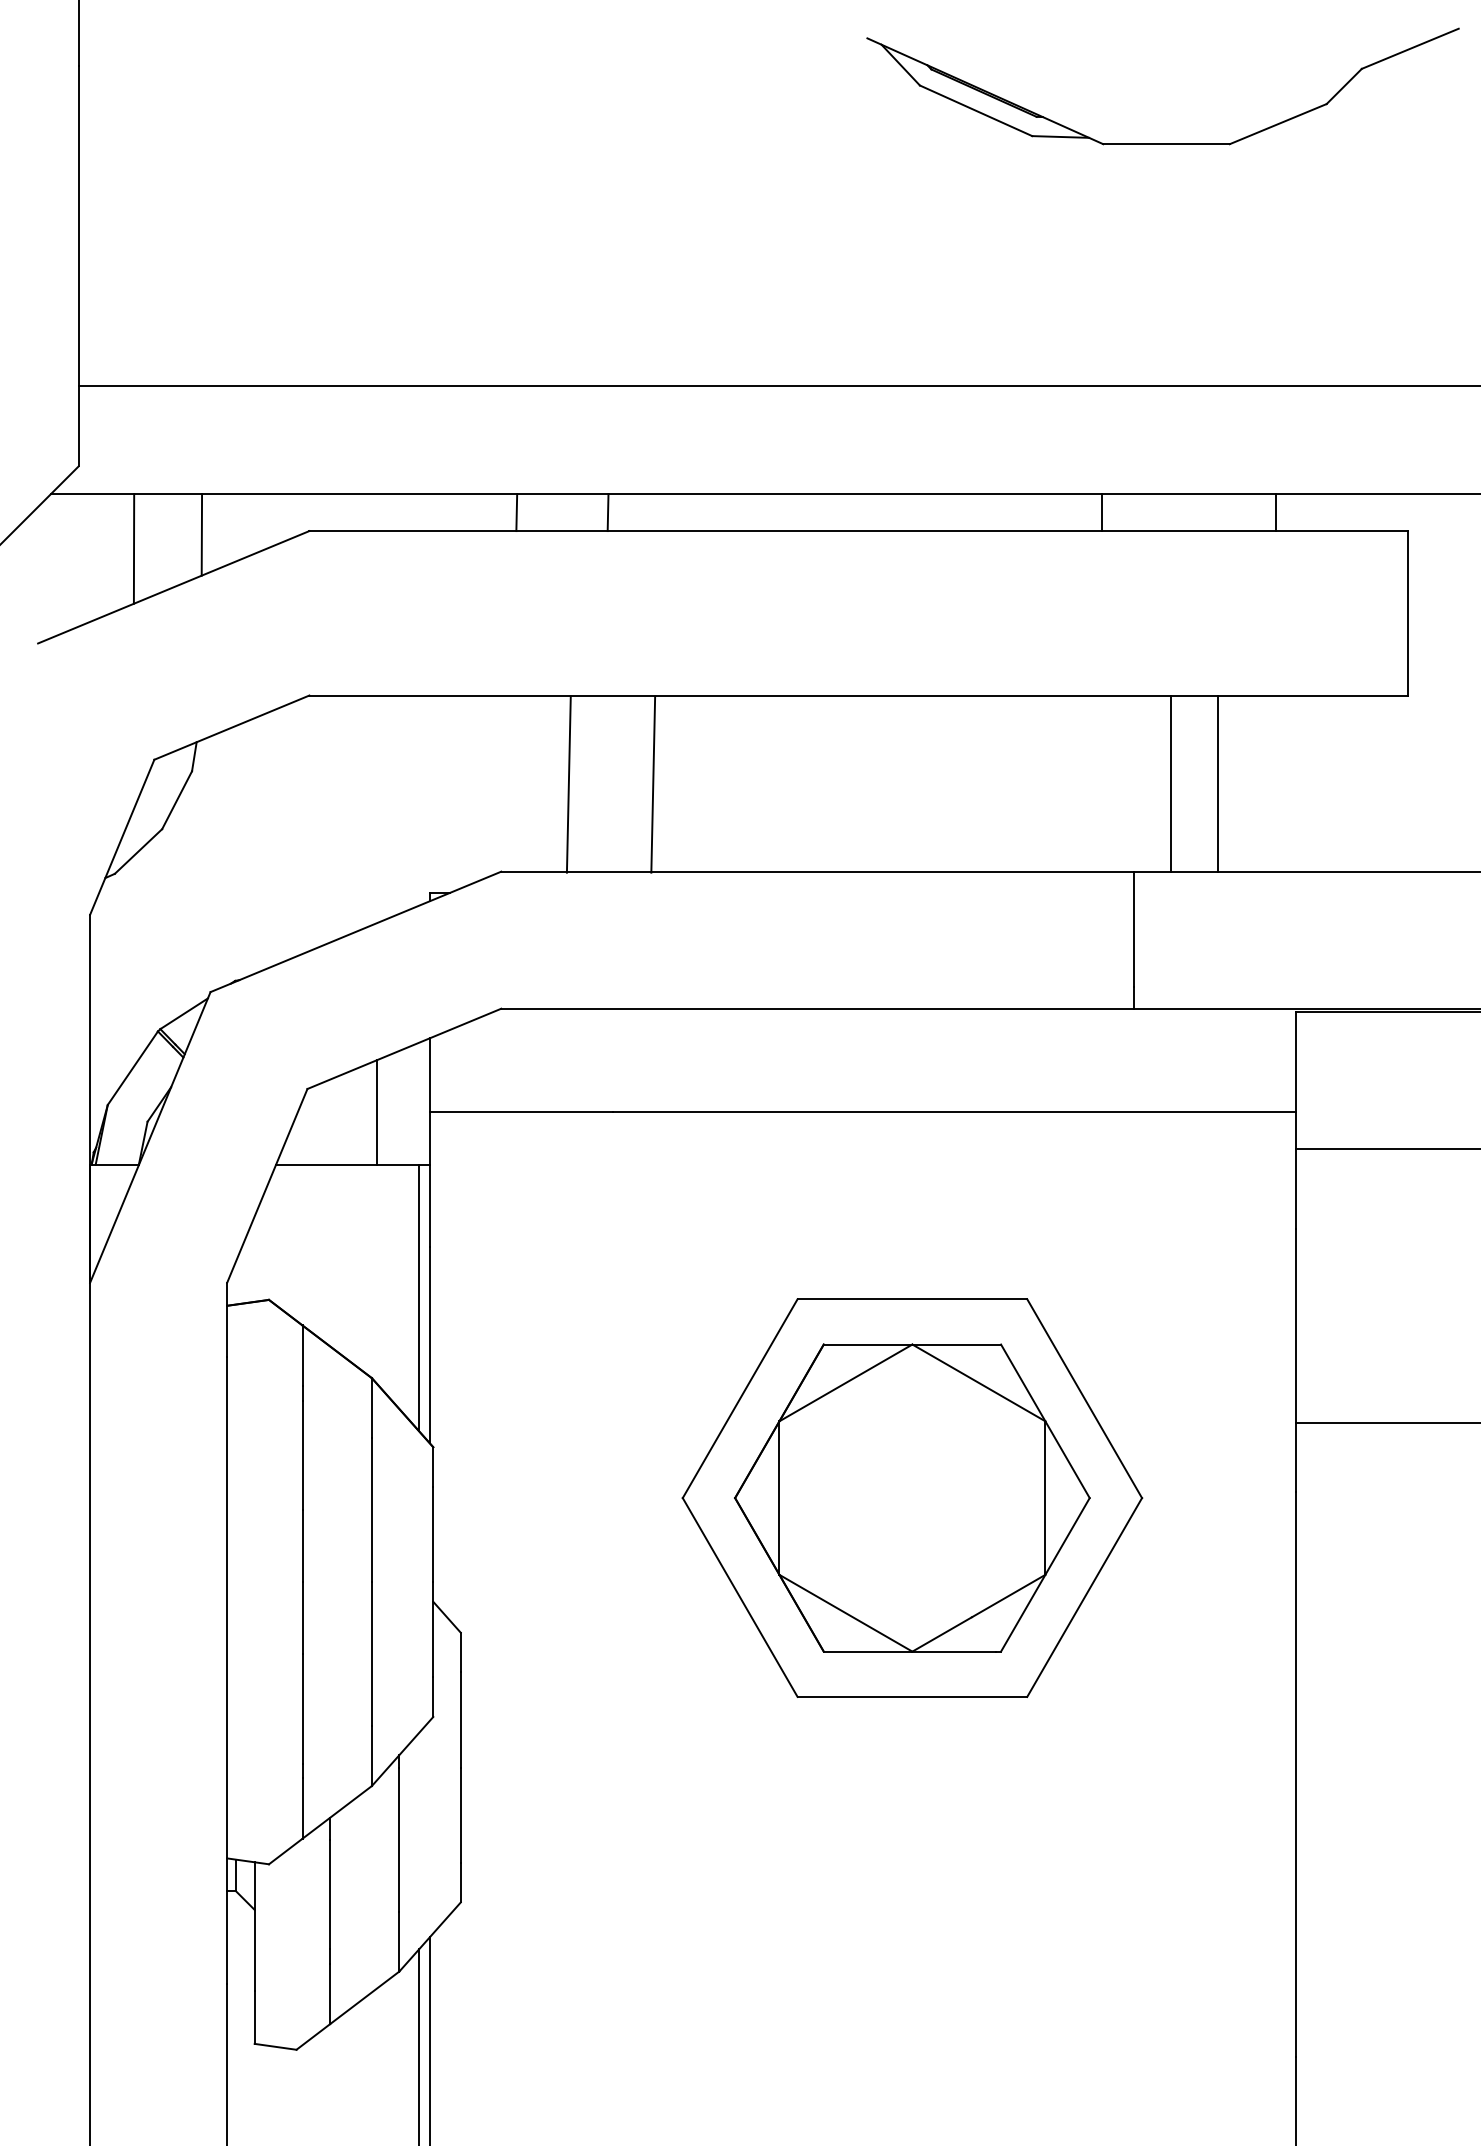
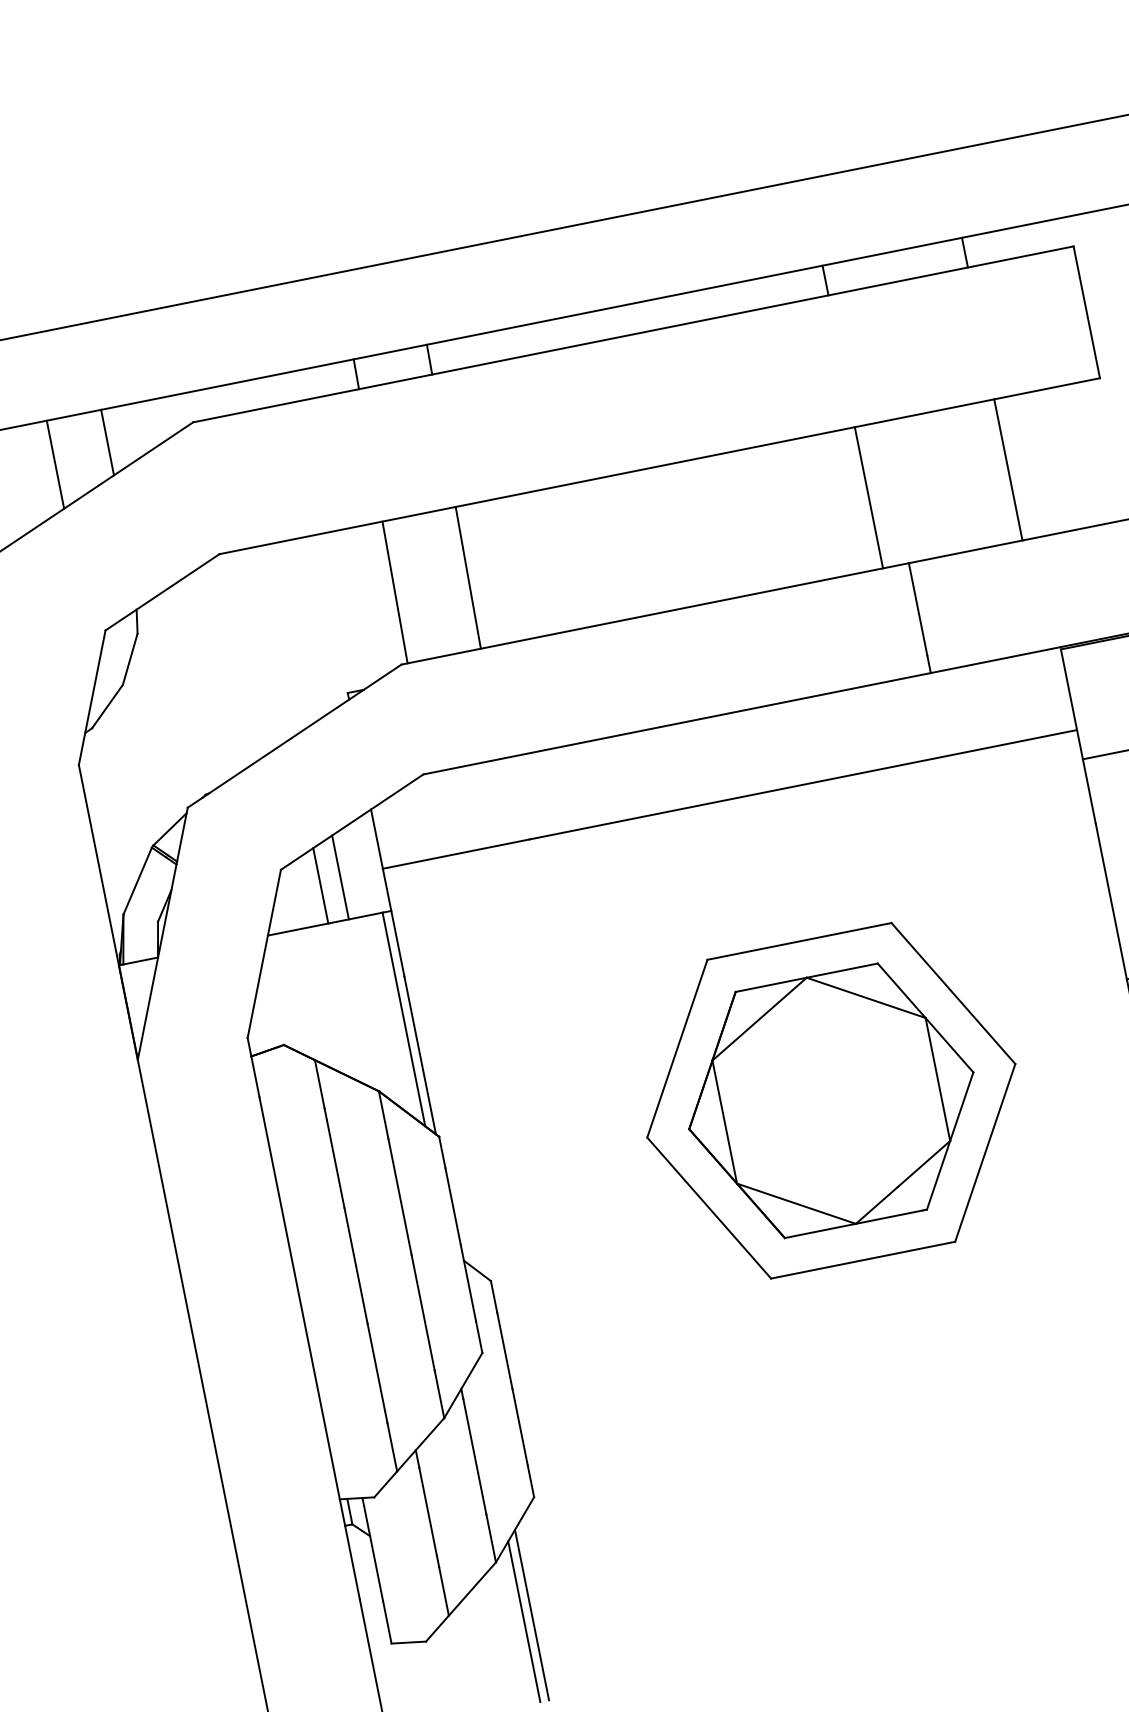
line: (1171, 783) -> (869, 497), moved
line: (1218, 783) -> (1008, 469), moved
line: (568, 784) -> (394, 592), moved
line: (653, 784) -> (468, 577), moved
line: (351, 1117) -> (320, 885), added

